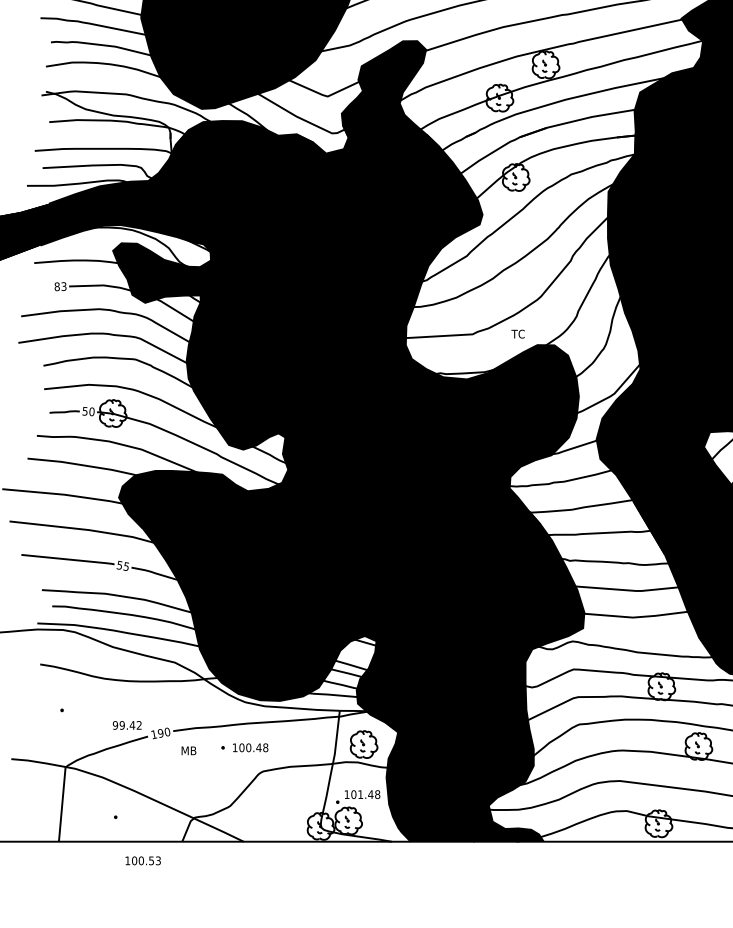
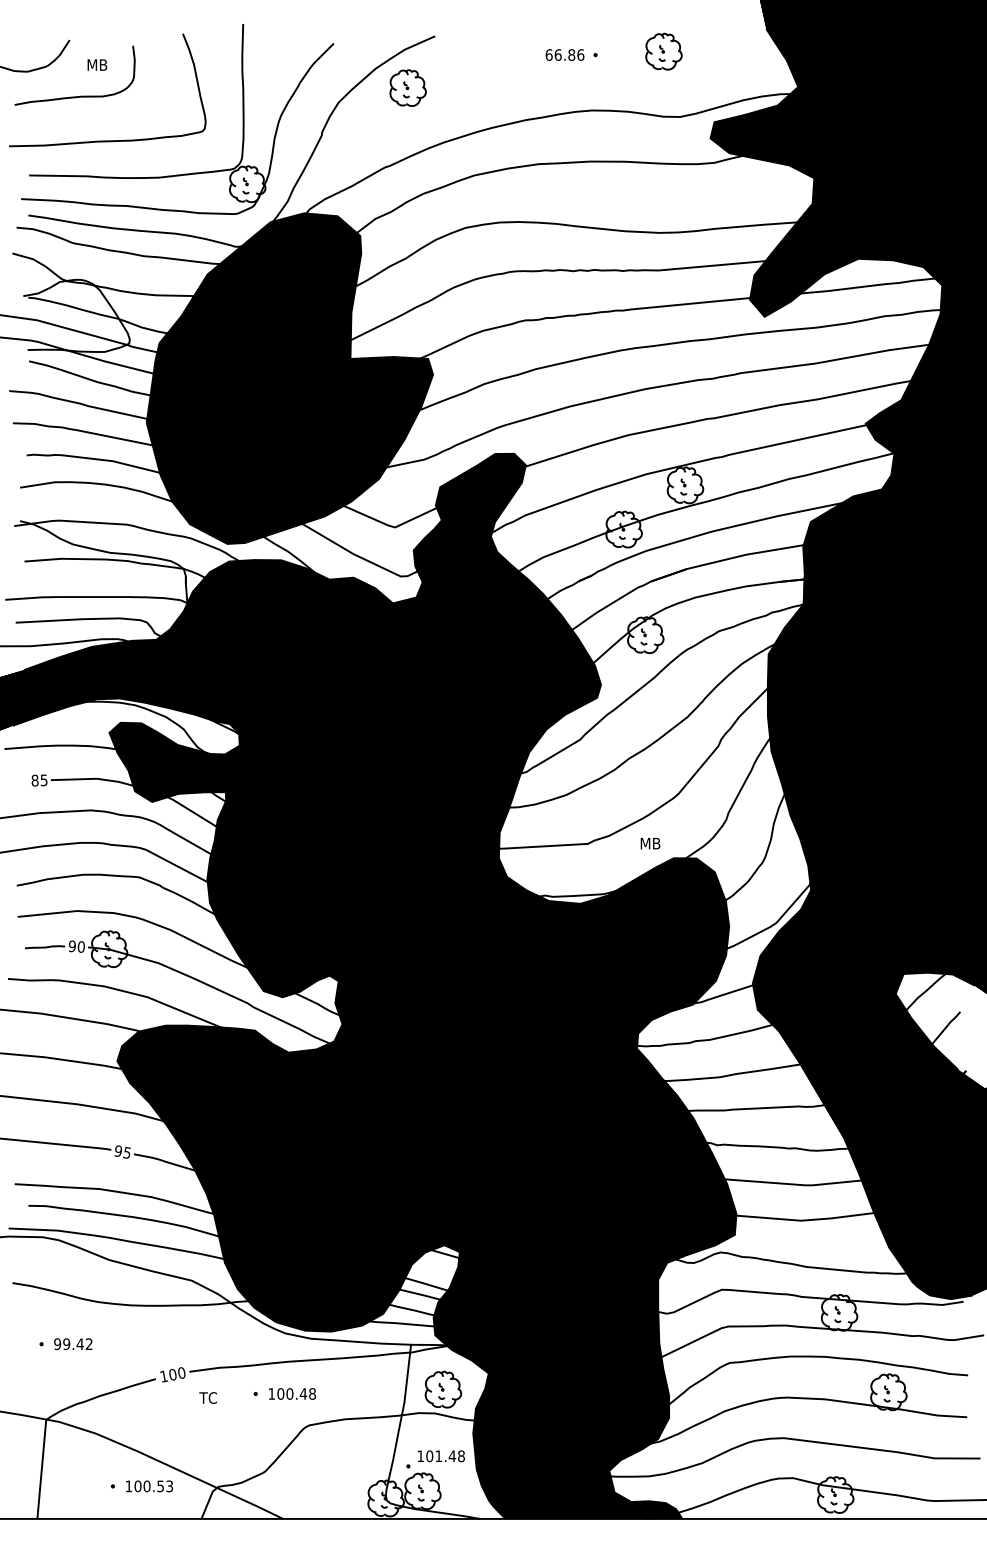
text: (64, 285) -> (44, 779), 83 -> 85
text: (519, 334) -> (649, 843), TC -> MB
text: (84, 410) -> (71, 945), 50 -> 90
text: (119, 564) -> (117, 1150), 55 -> 95
text: (127, 725) -> (73, 1344), moved
text: (160, 733) -> (172, 1374), 190 -> 100
text: (188, 750) -> (209, 1397), MB -> TC
text: (143, 860) -> (149, 1486), moved

